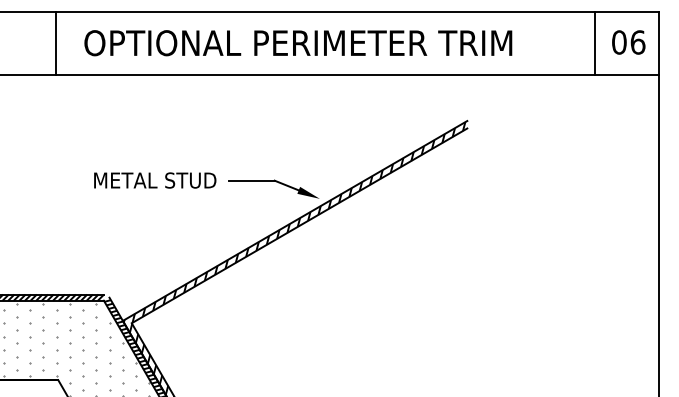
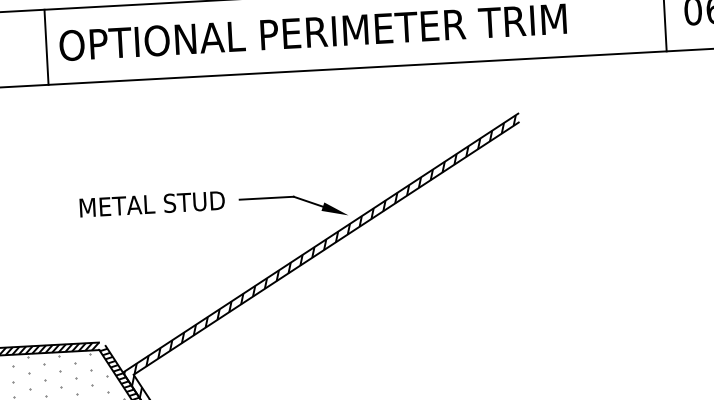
line: (56, 43) -> (46, 47), moved

